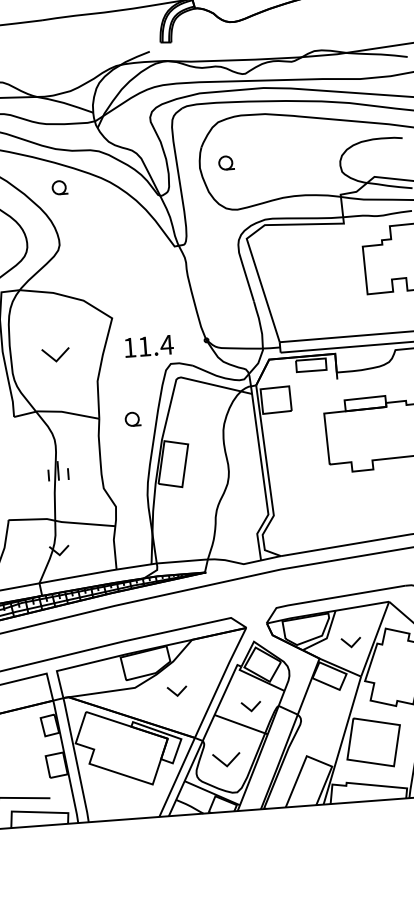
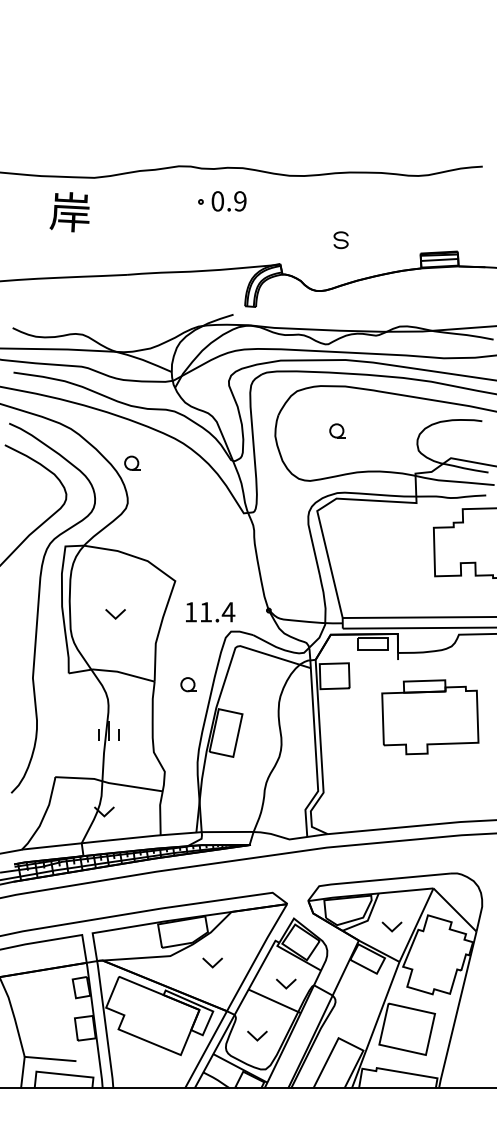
part: (226, 162) -> (337, 430), moved
part: (59, 186) -> (132, 462), moved
part: (55, 355) -> (115, 614), size x0.71
part: (226, 759) -> (257, 1035), size x0.71

